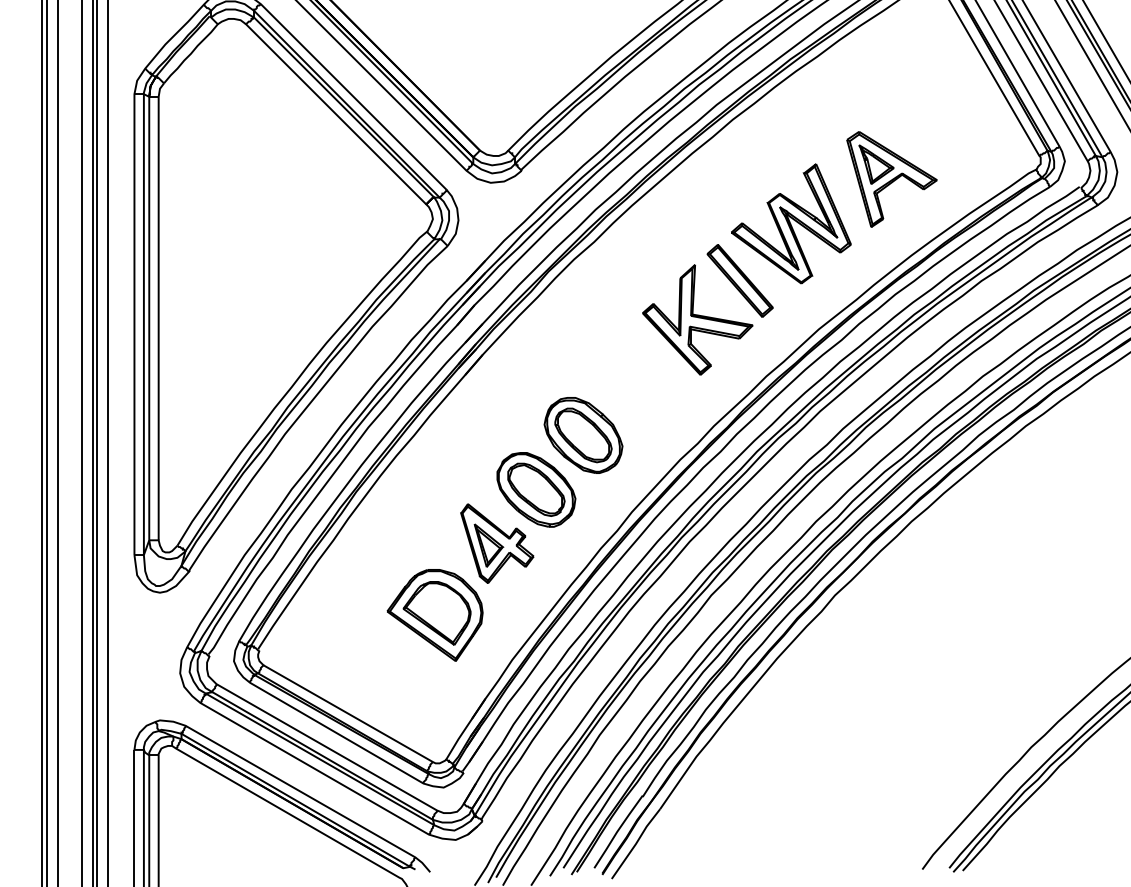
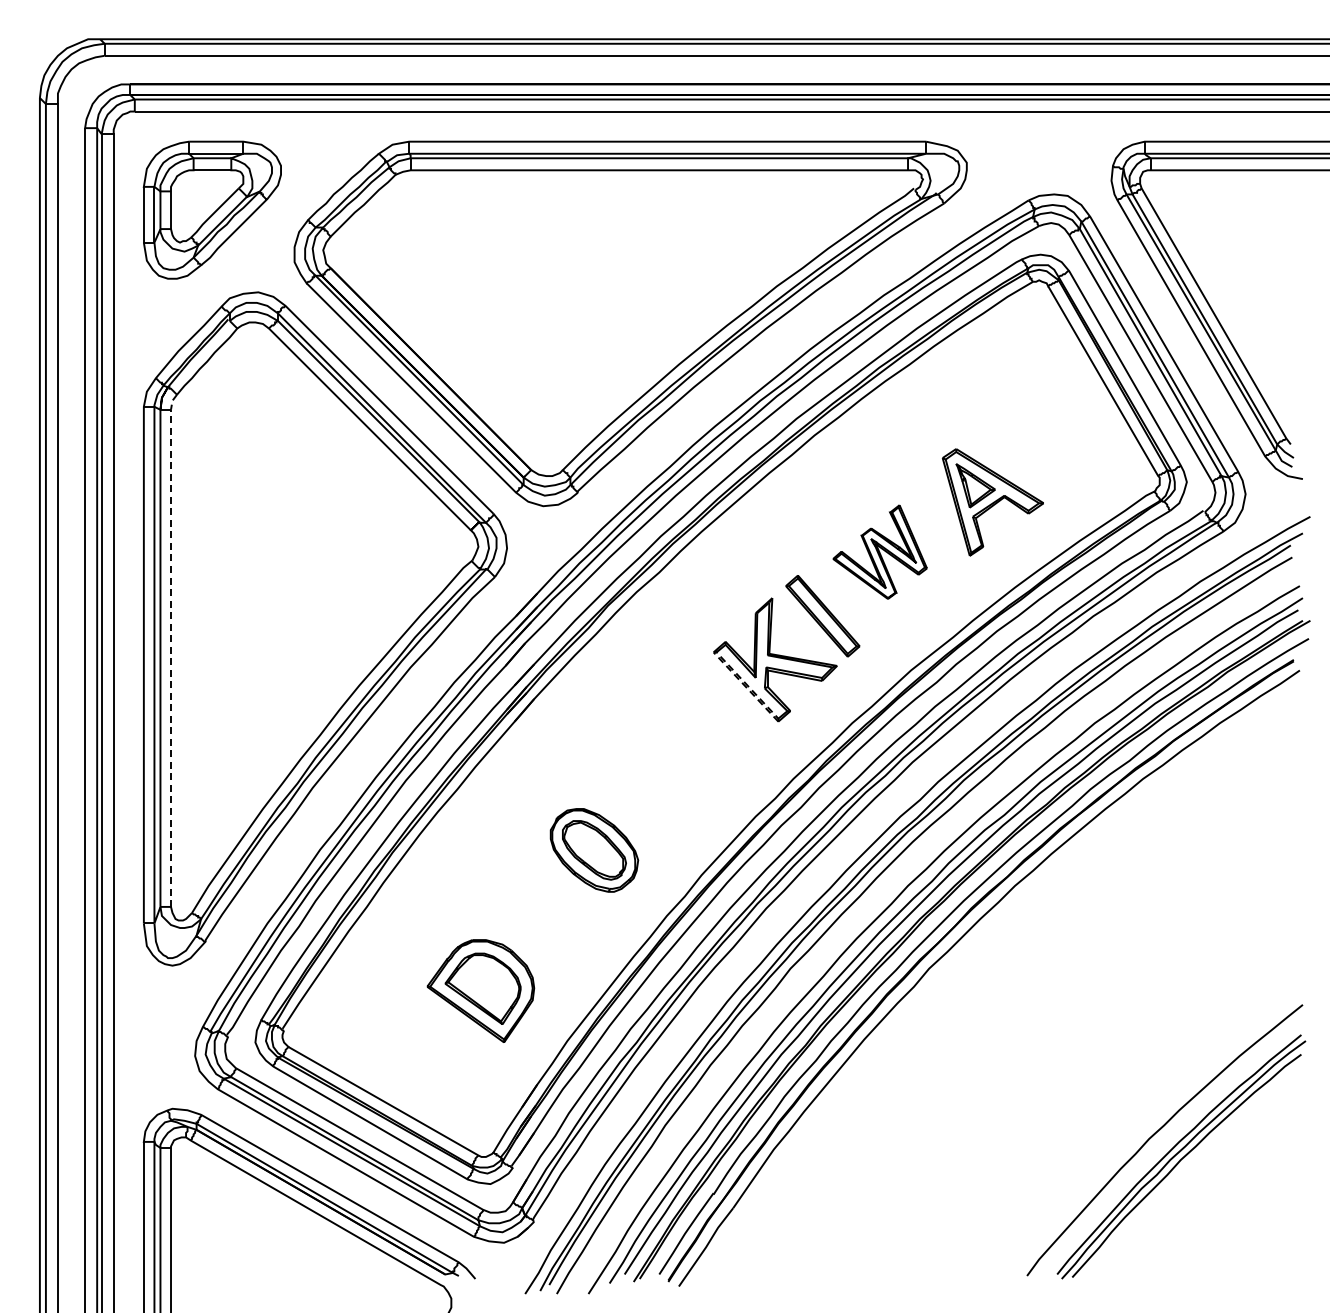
part: (790, 223) -> (879, 551), size x0.7
line: (159, 309) -> (171, 648), solid -> dashed
line: (642, 313) -> (713, 652), solid -> dashed
part: (582, 435) -> (646, 789), removed
part: (497, 543) -> (550, 910), removed

